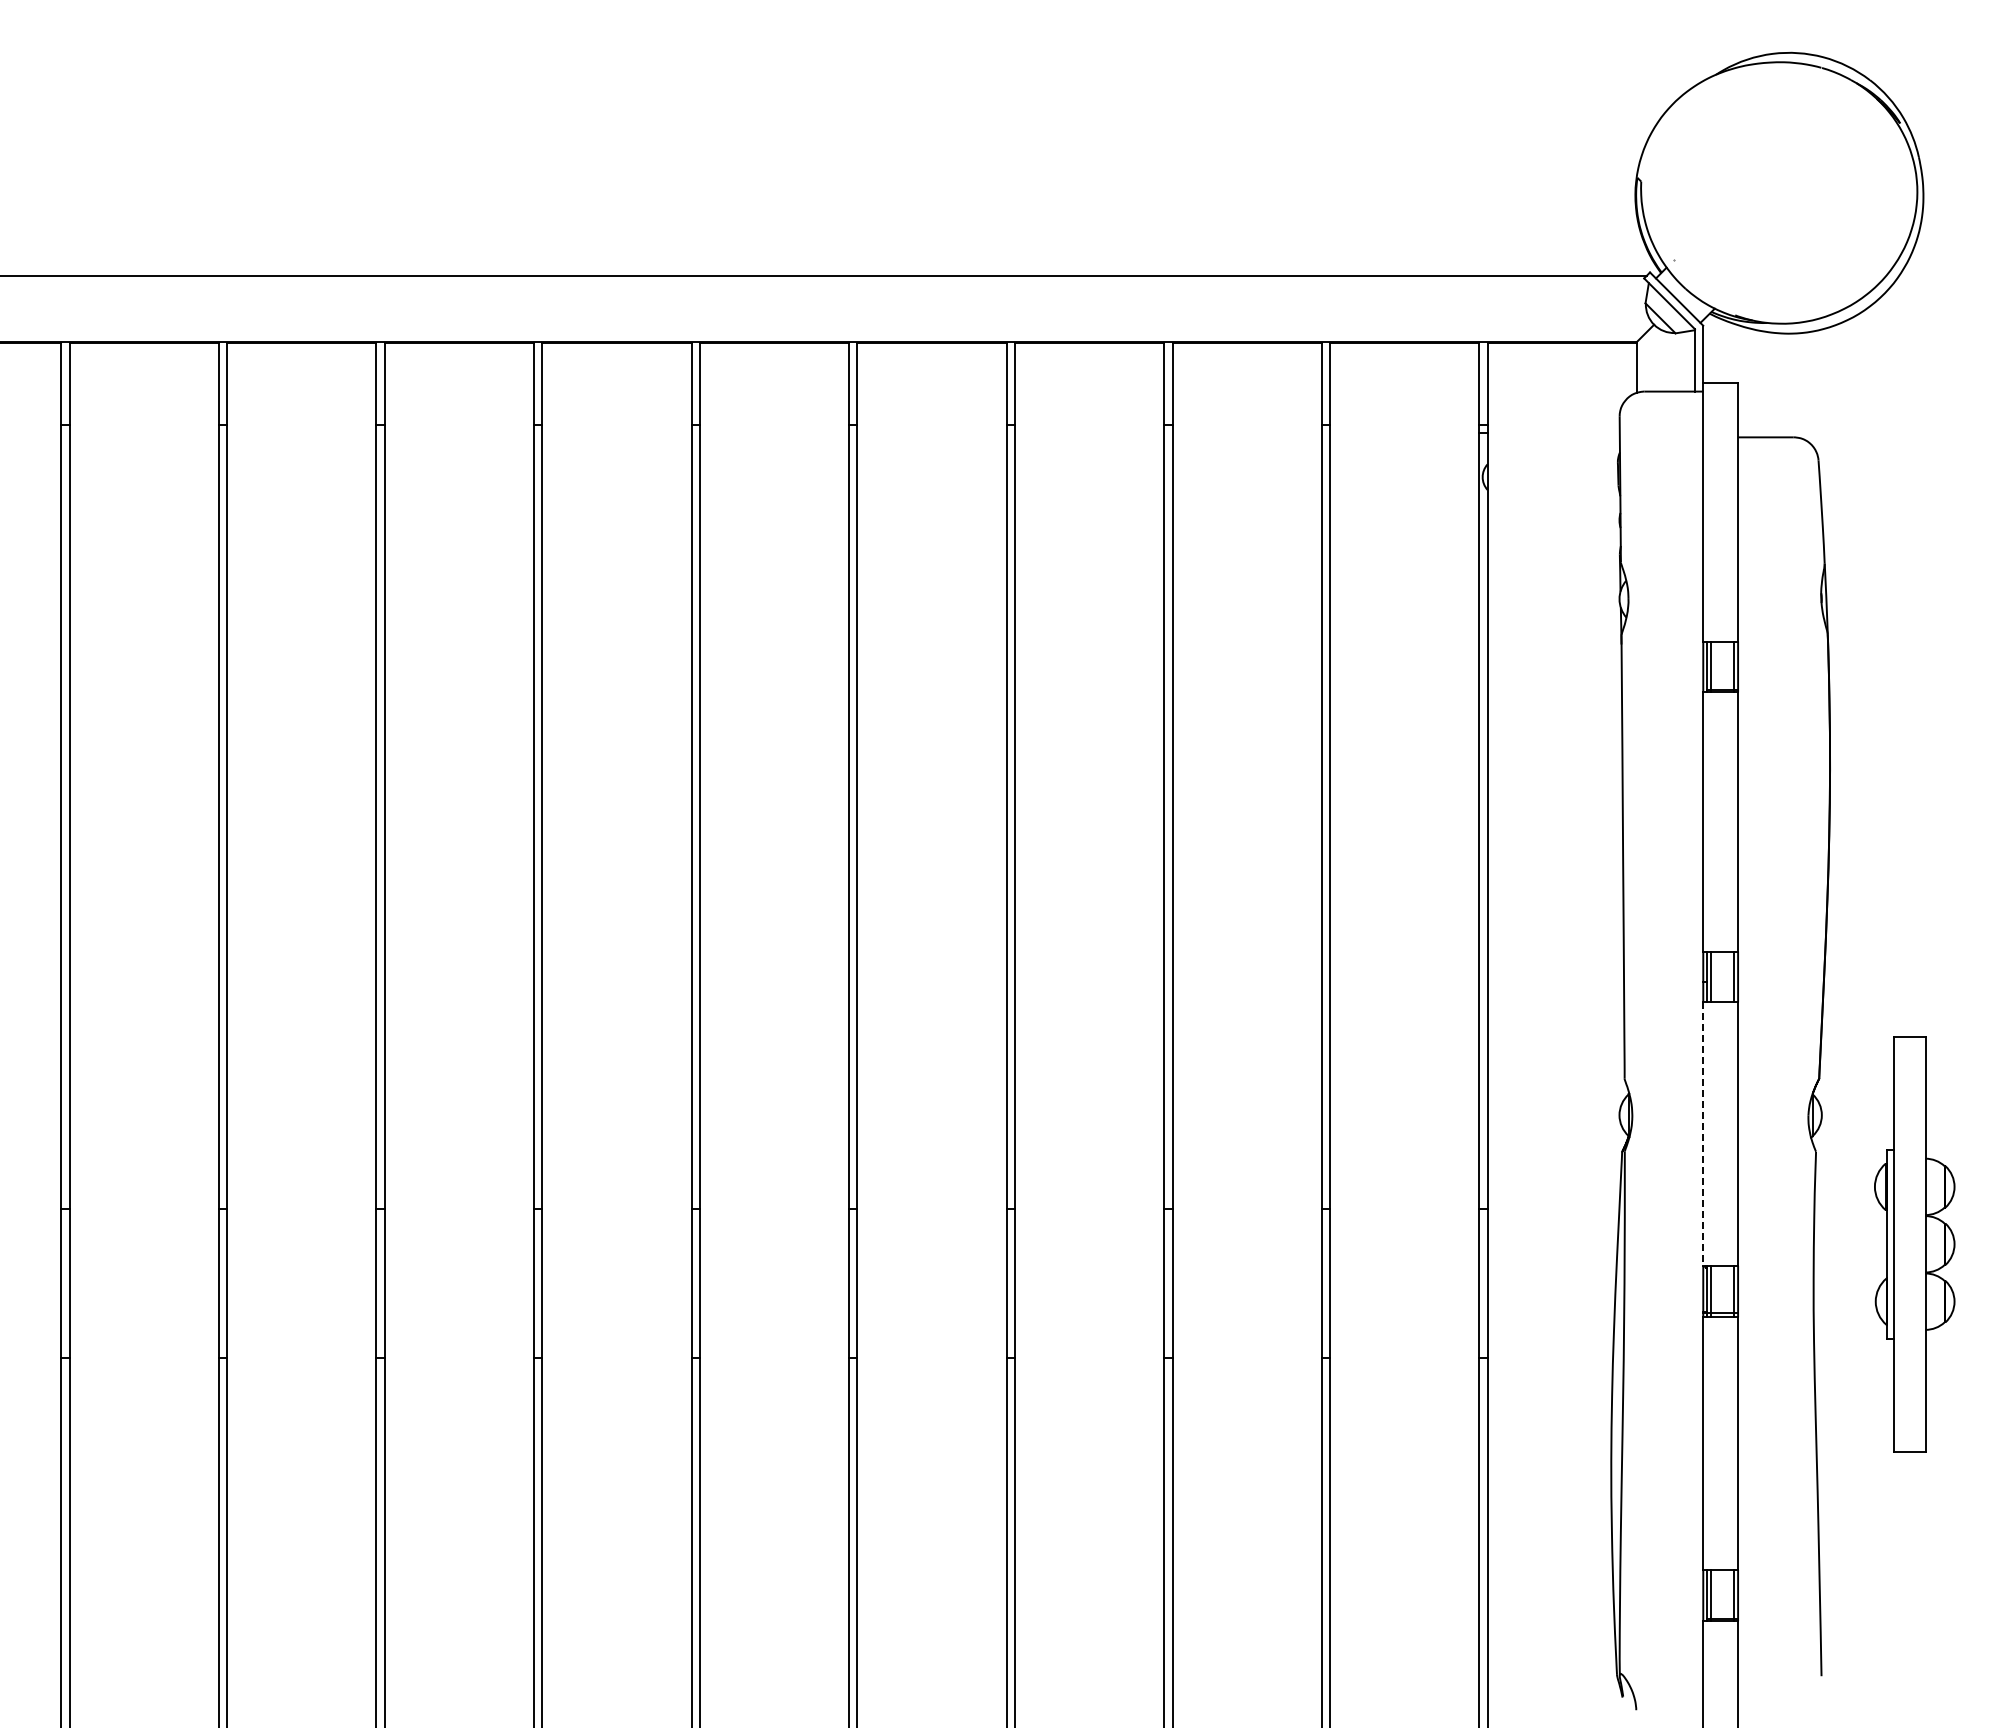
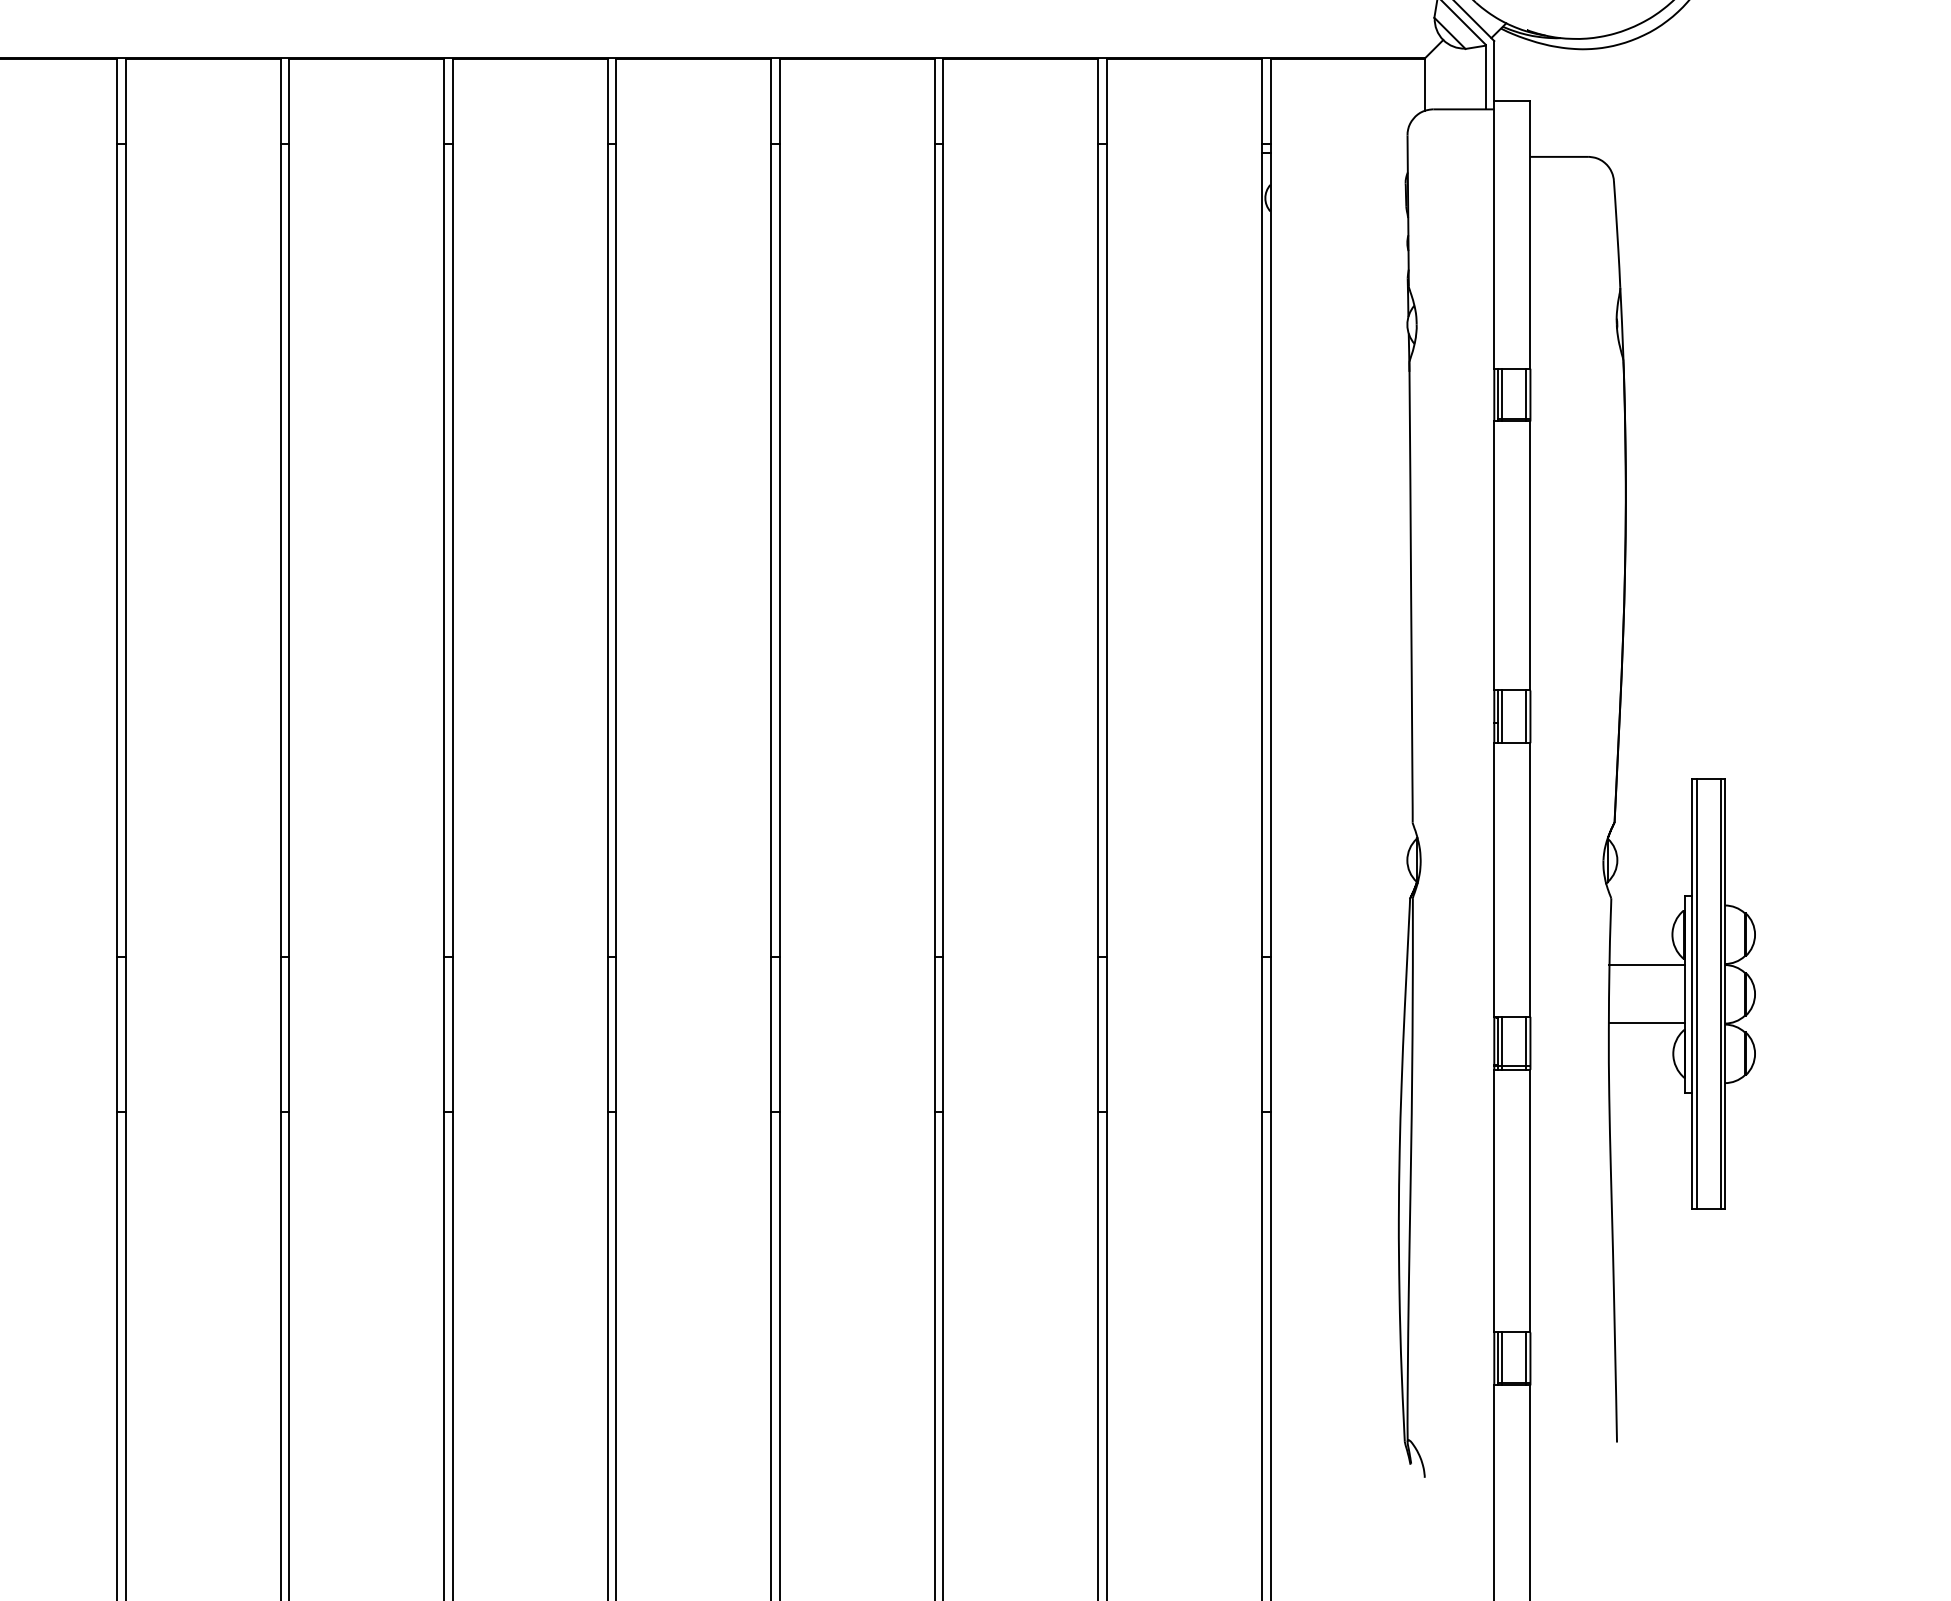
line: (1703, 1134) -> (1494, 880), dashed -> solid
line: (1850, 1216) -> (1647, 965), added
line: (1898, 1243) -> (1696, 993), added
line: (1921, 1243) -> (1720, 993), added
line: (1850, 1272) -> (1647, 1023), added

